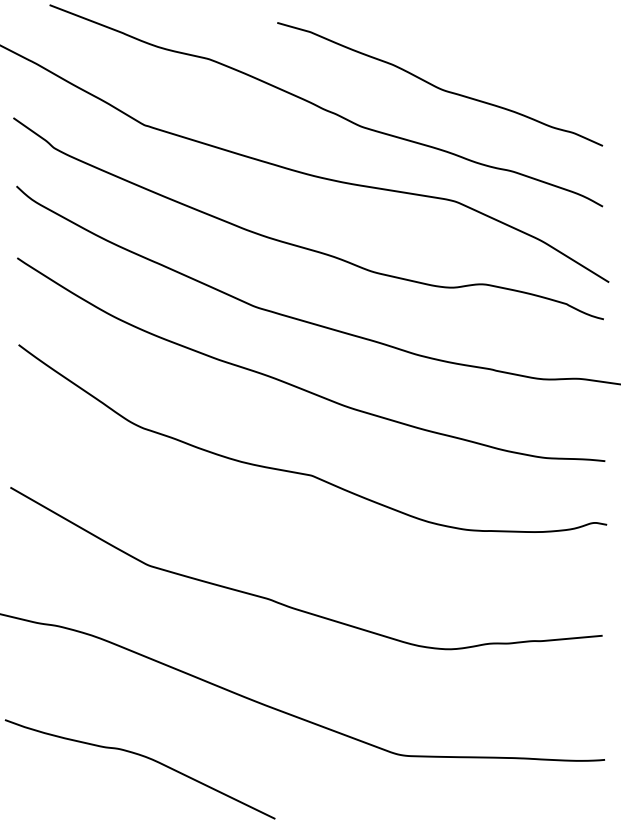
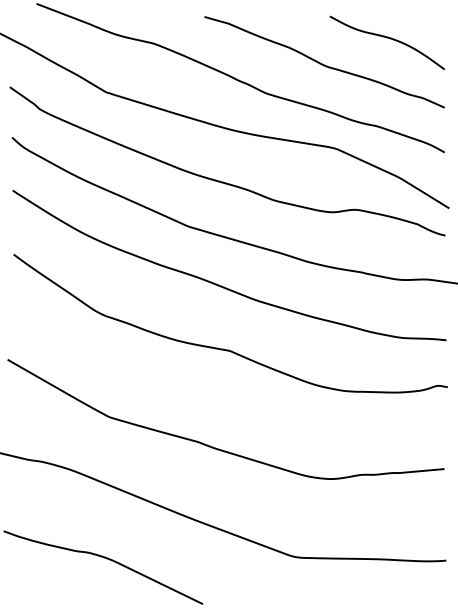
curve: (524, 52) -> (386, 38), added

